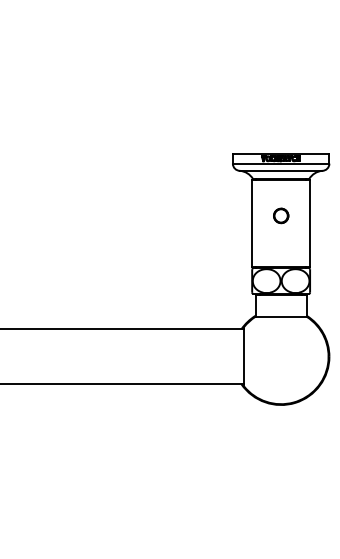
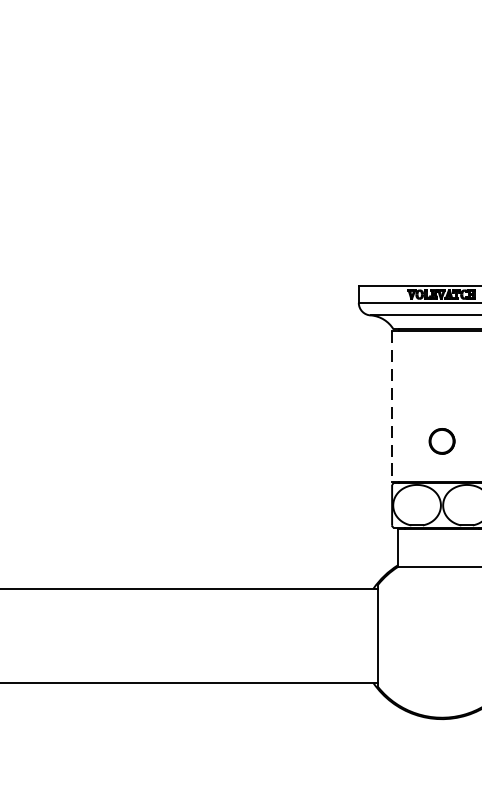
part: (281, 215) -> (442, 440), moved
line: (252, 223) -> (392, 406), solid -> dashed

